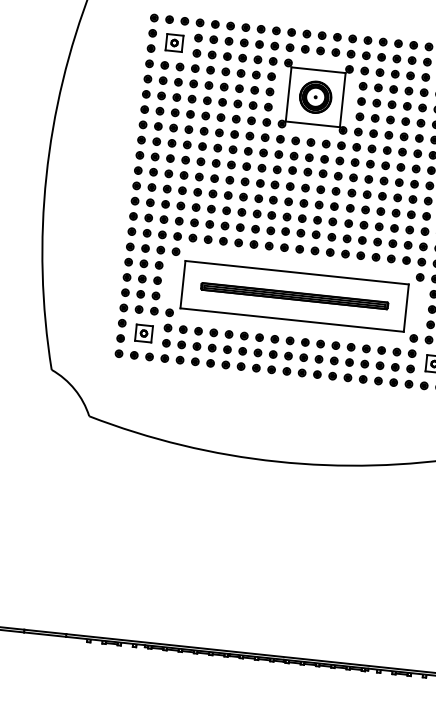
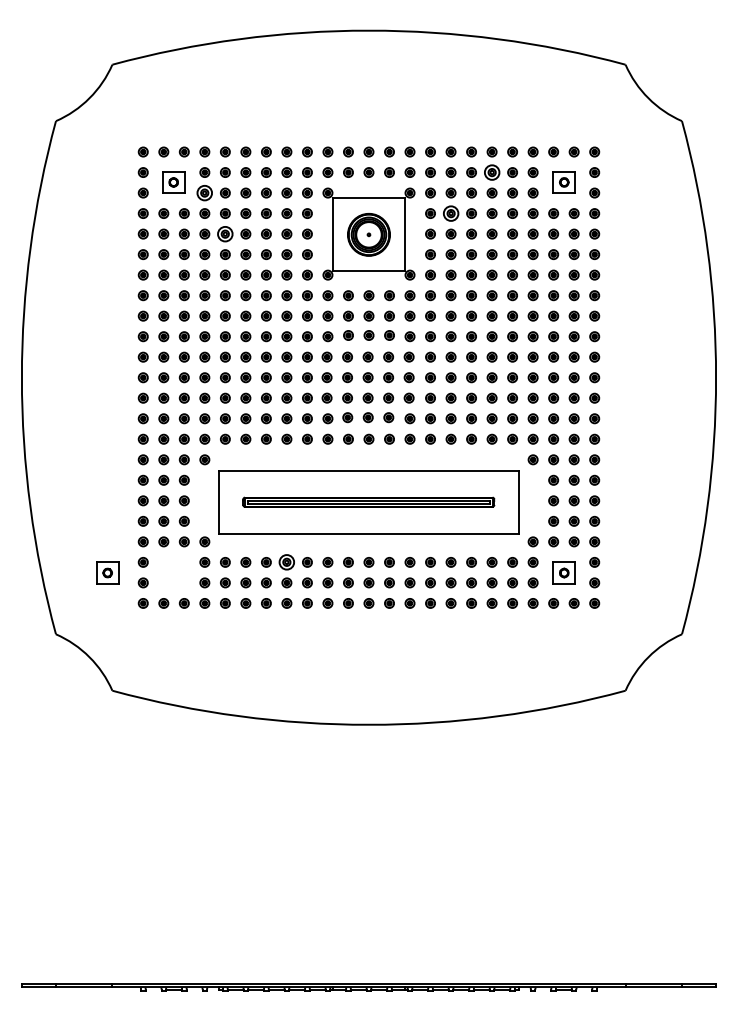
part: (196, 52) -> (204, 192), size x1.6
part: (411, 60) -> (491, 172), size x1.6
part: (209, 85) -> (225, 233), size x1.6
part: (378, 87) -> (450, 213), size x1.6
part: (143, 333) -> (107, 572), moved
part: (228, 334) -> (286, 562), size x1.6

